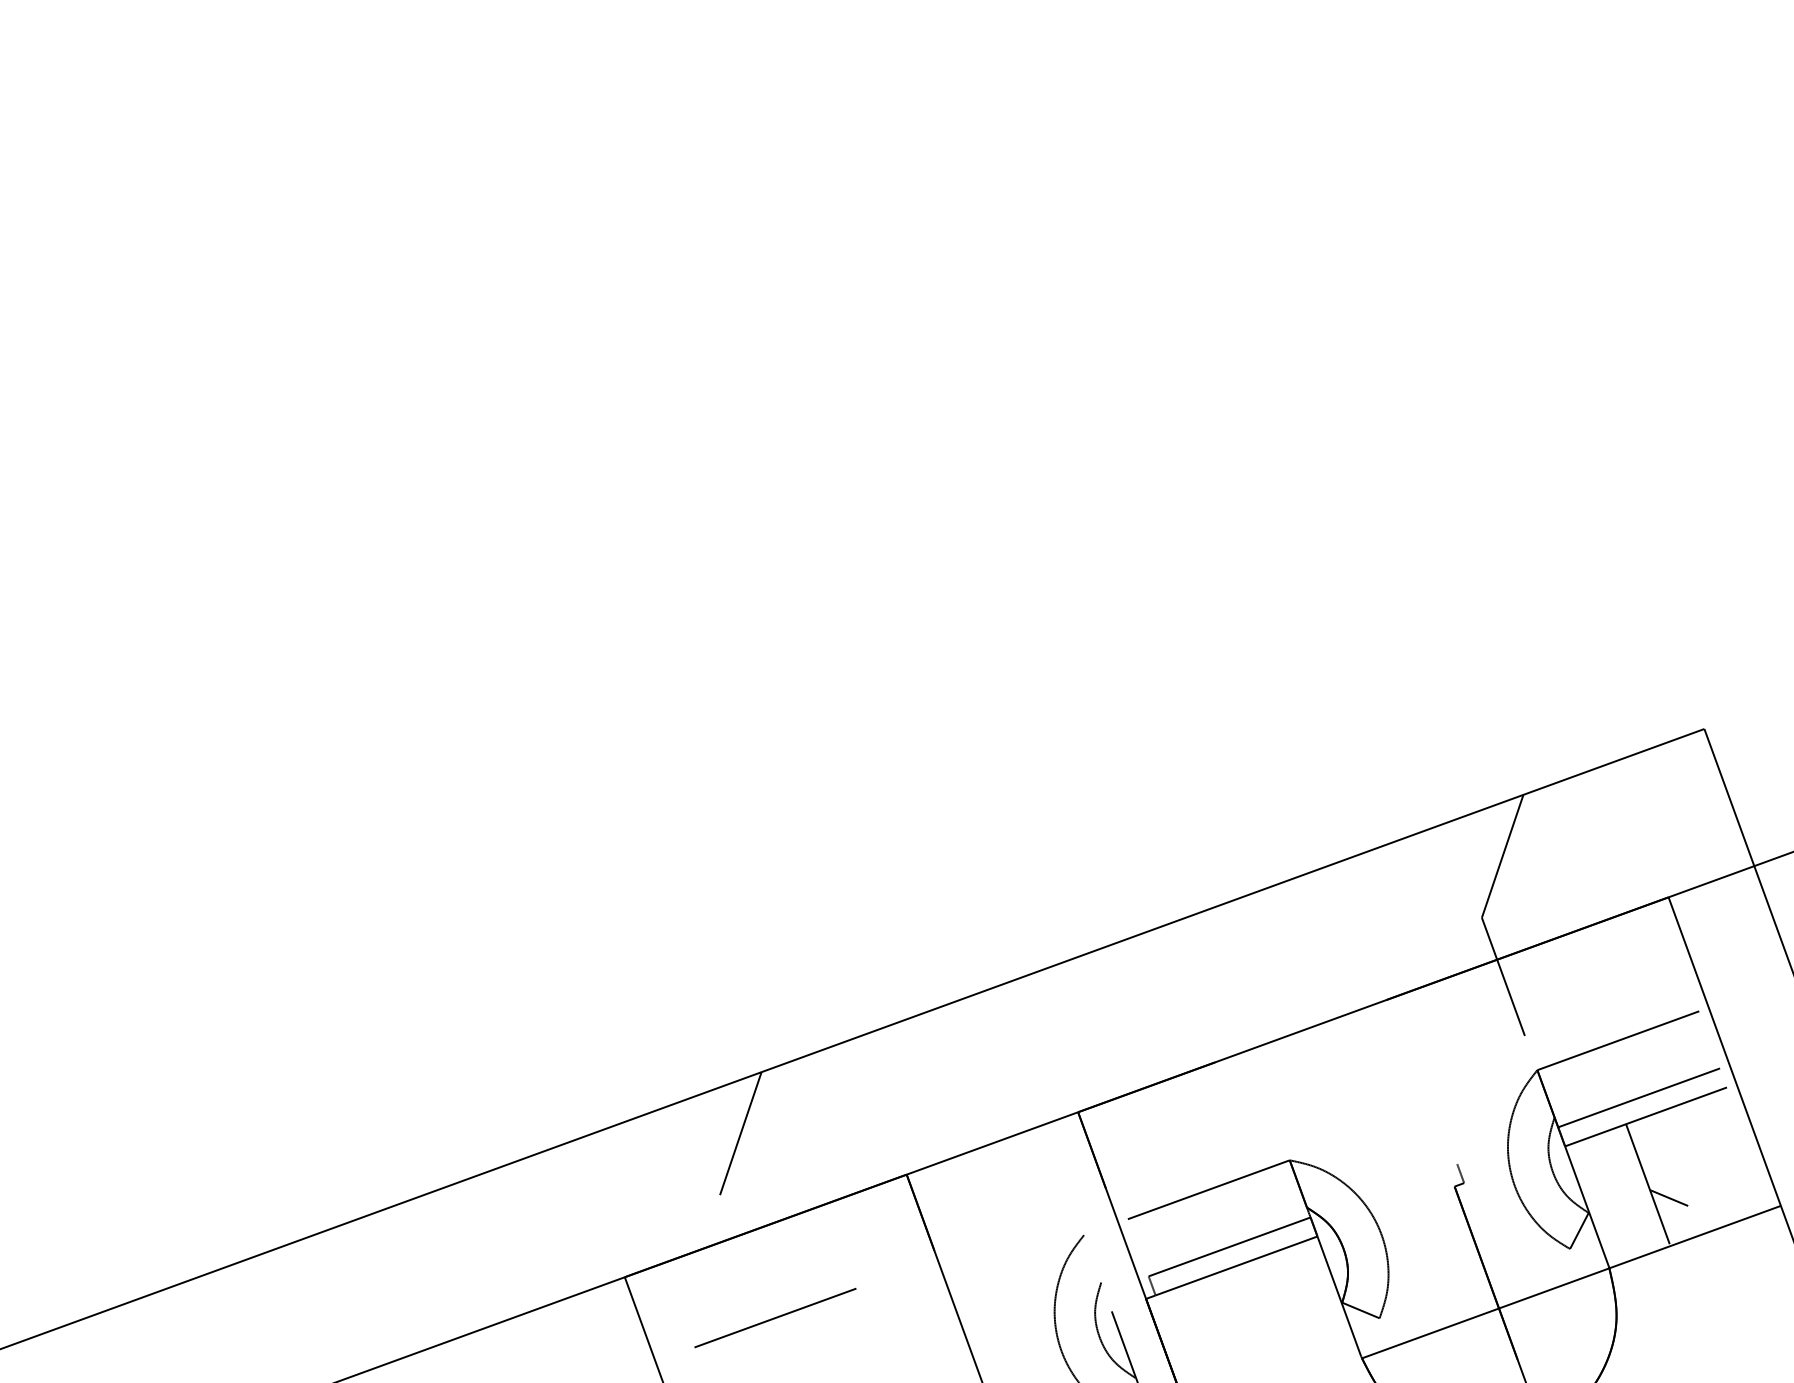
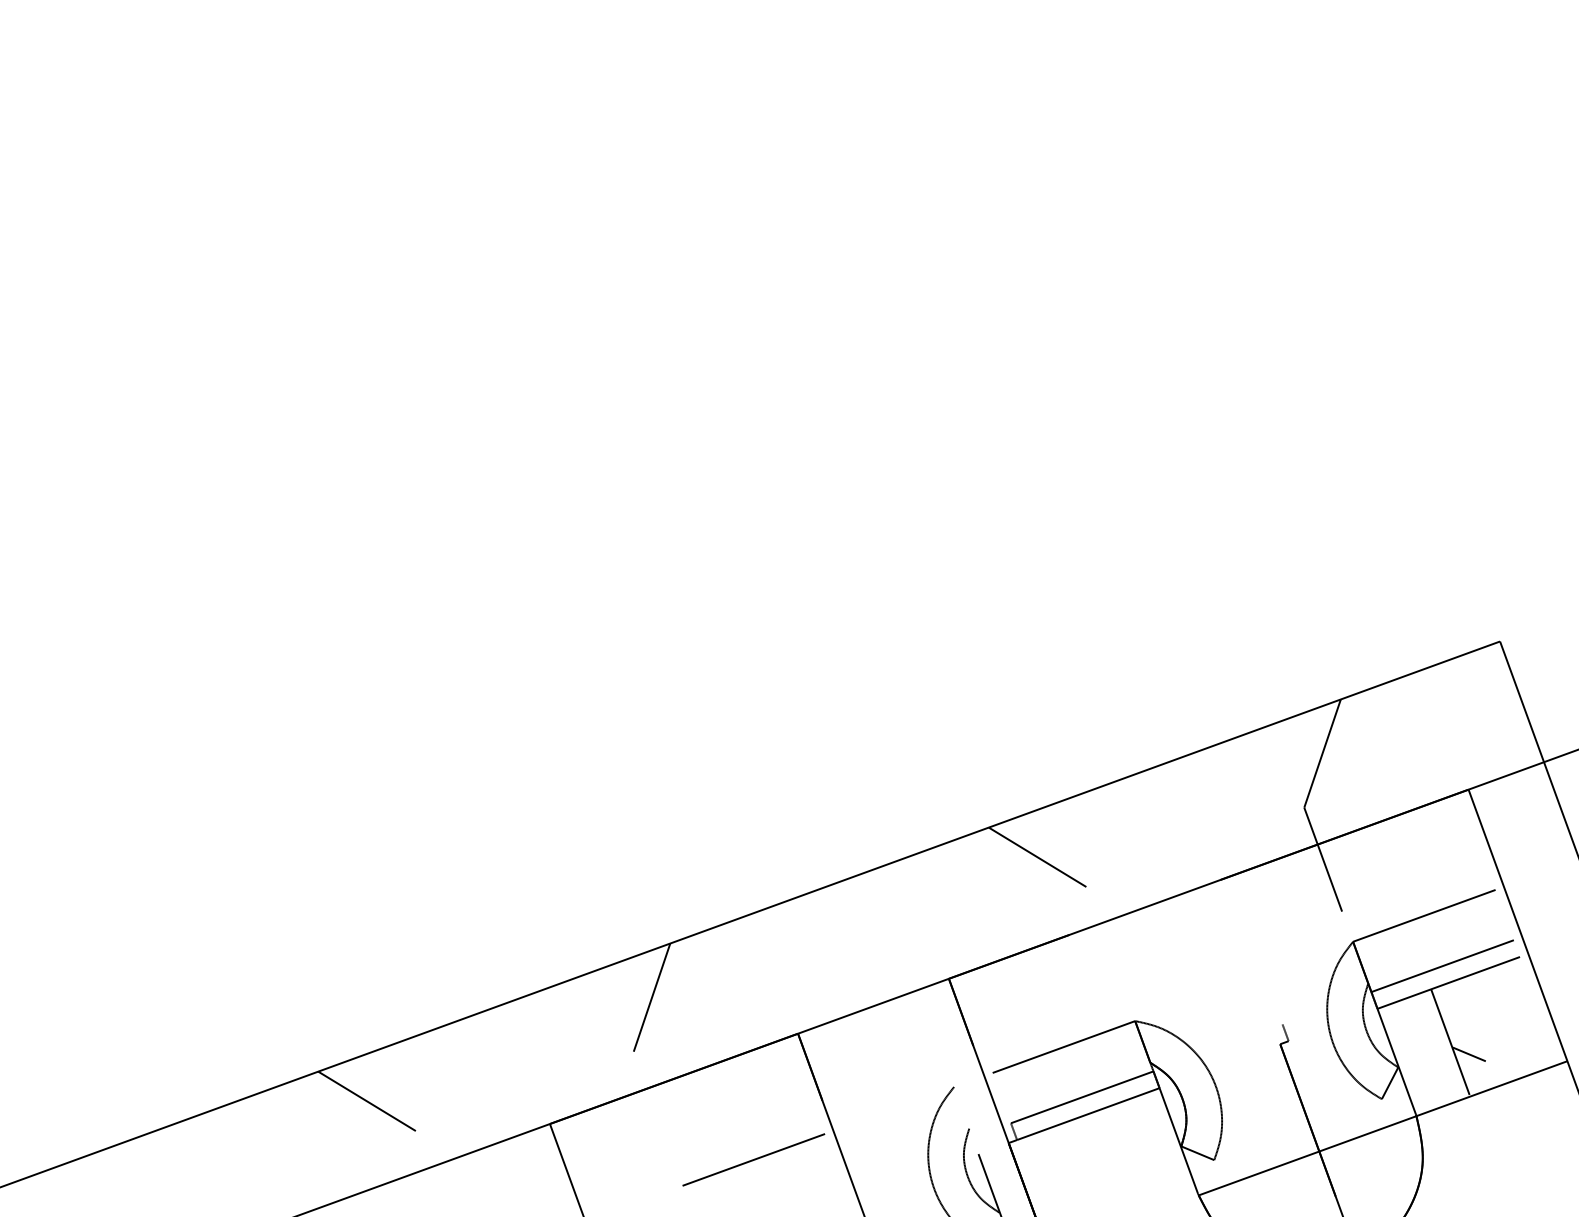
line: (1178, 973) -> (1037, 856), added
line: (416, 1251) -> (366, 1101), added
line: (775, 1318) -> (753, 1160), moved

